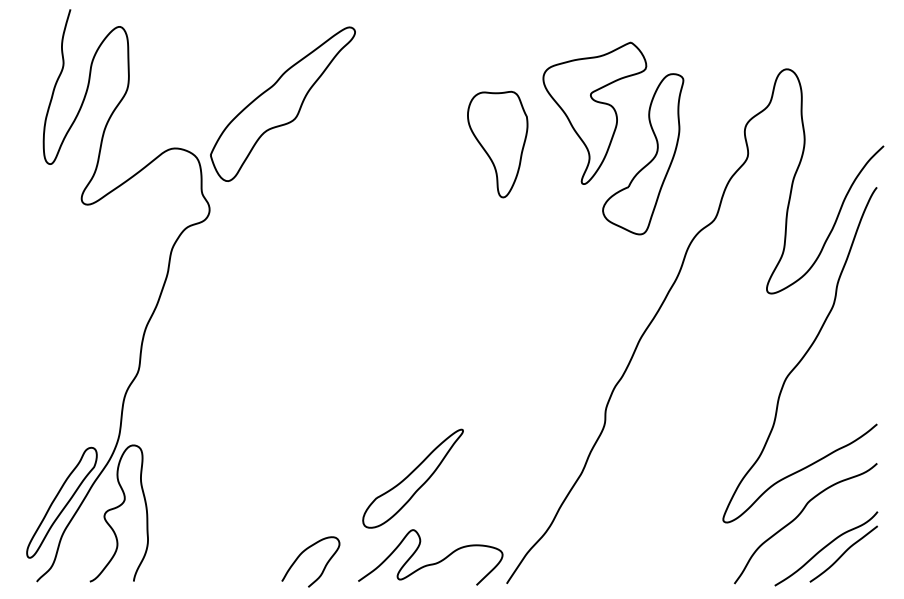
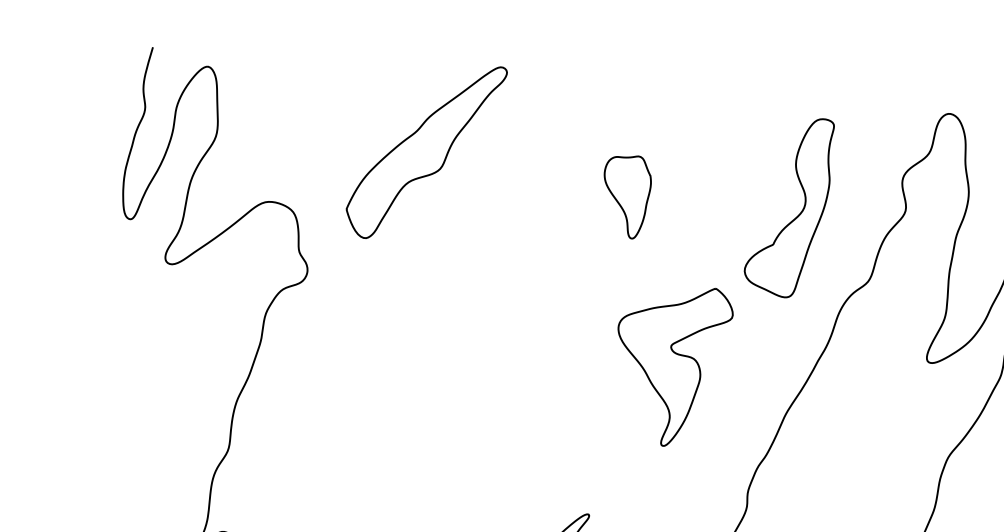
part: (282, 103) -> (426, 151), moved
part: (594, 112) -> (675, 366), moved
part: (497, 144) -> (627, 197), size x0.7

